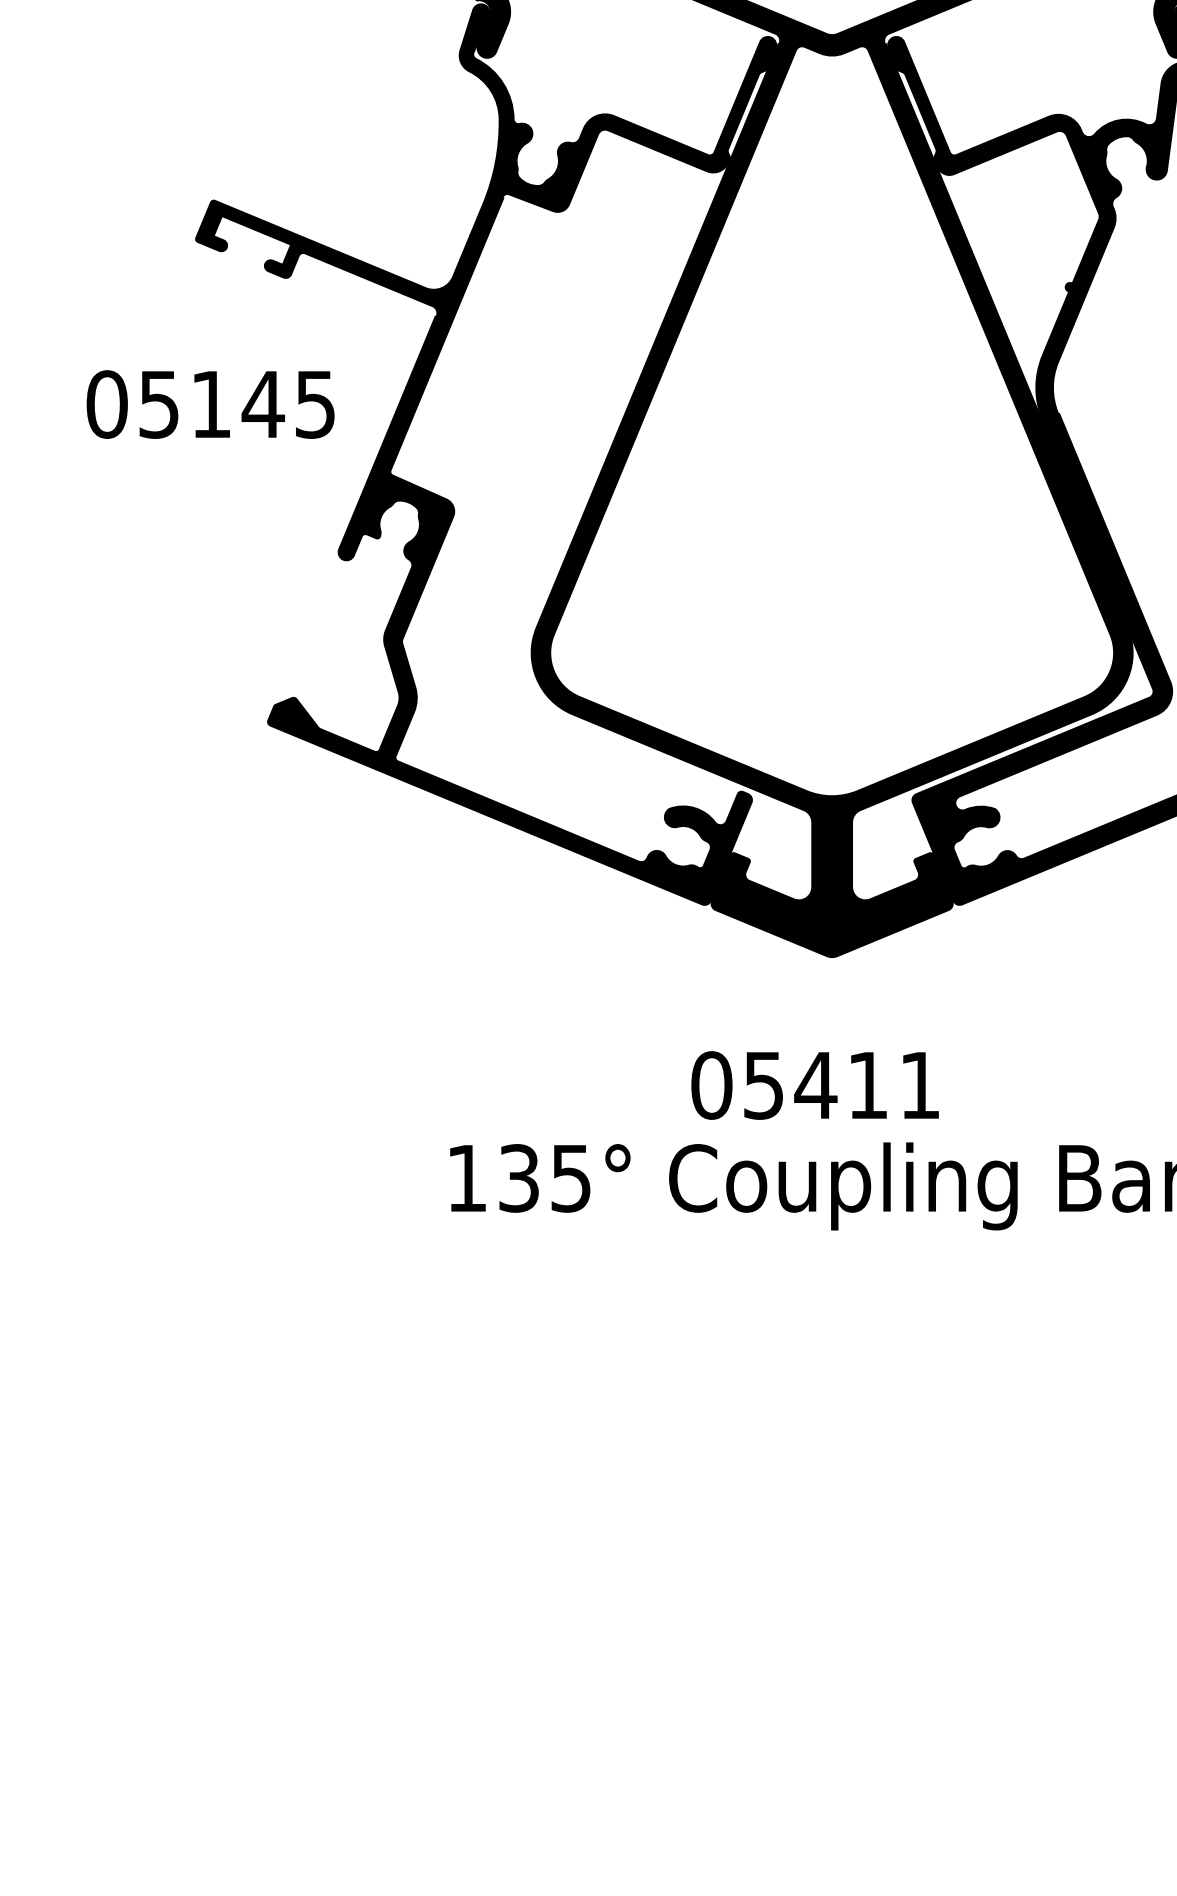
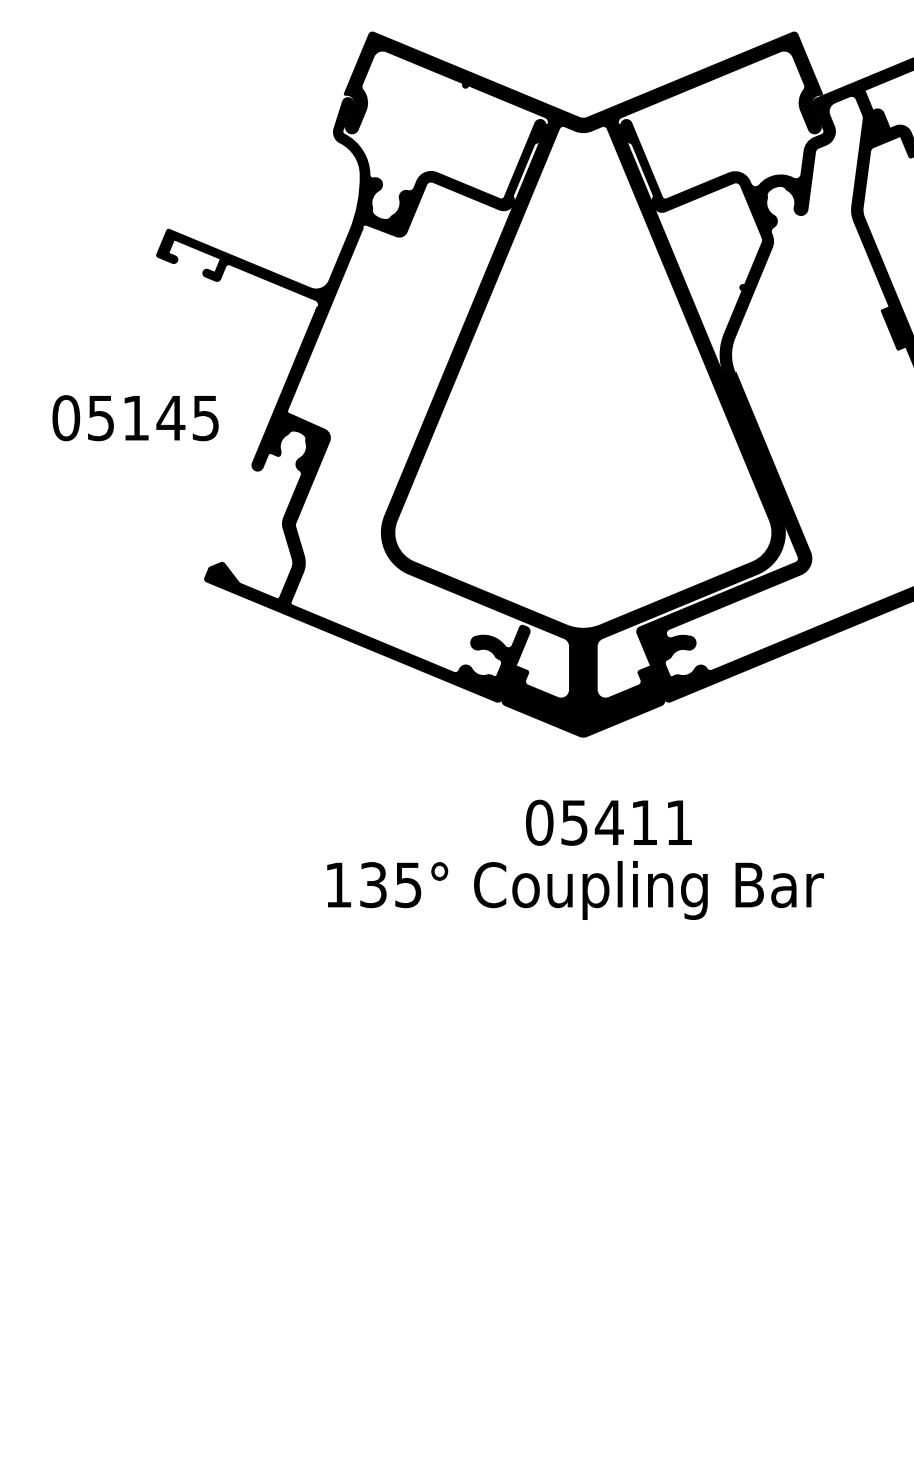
text: (210, 405) -> (135, 418), moved
text: (814, 1085) -> (608, 822), moved

